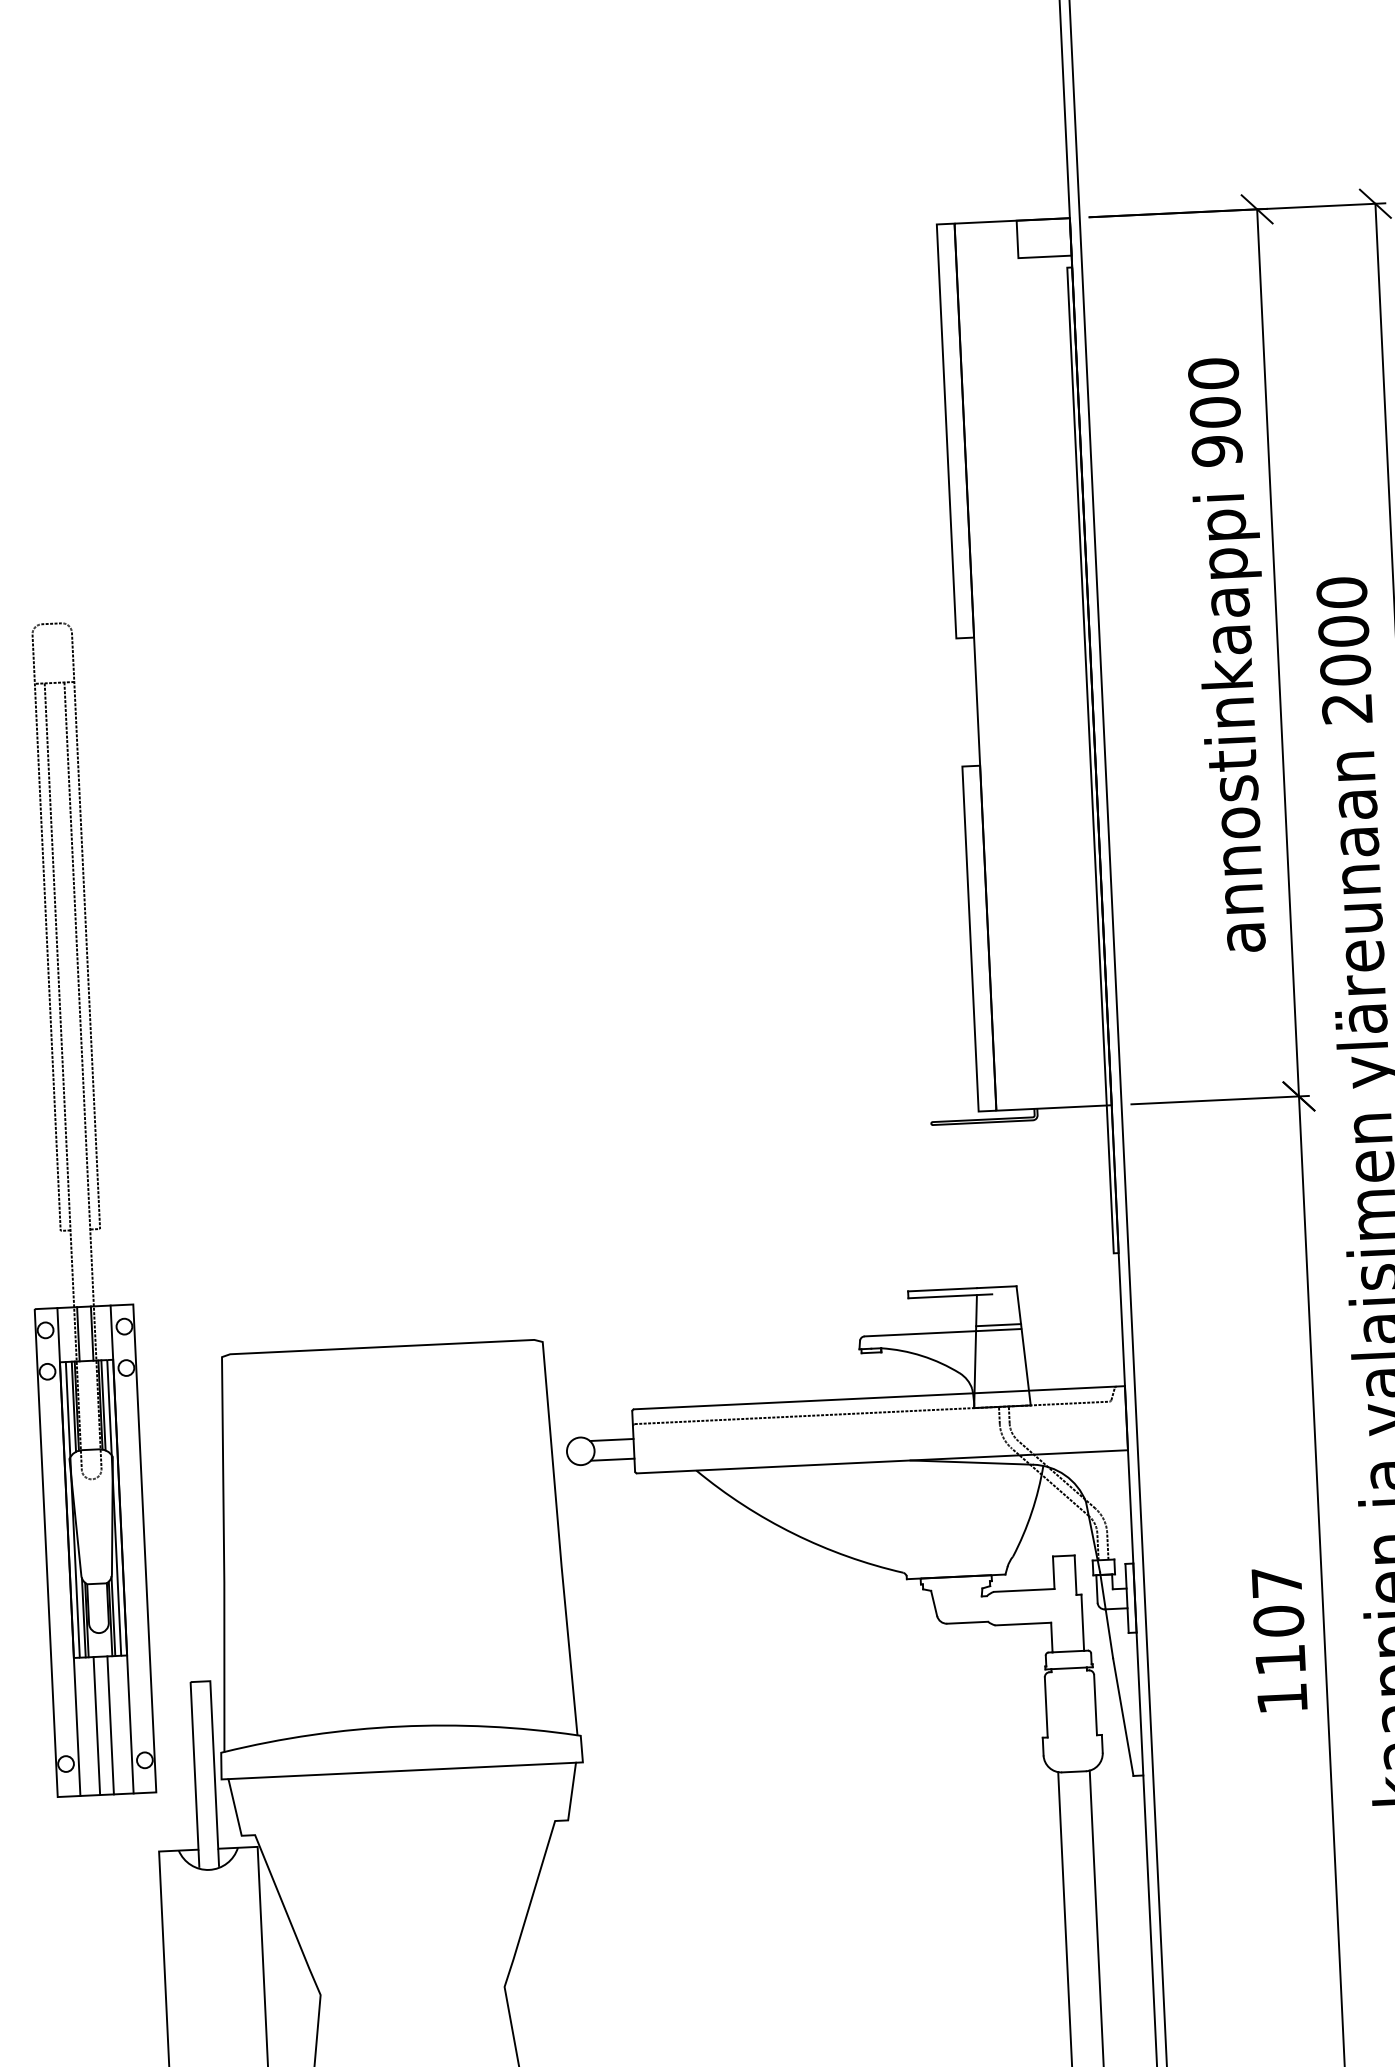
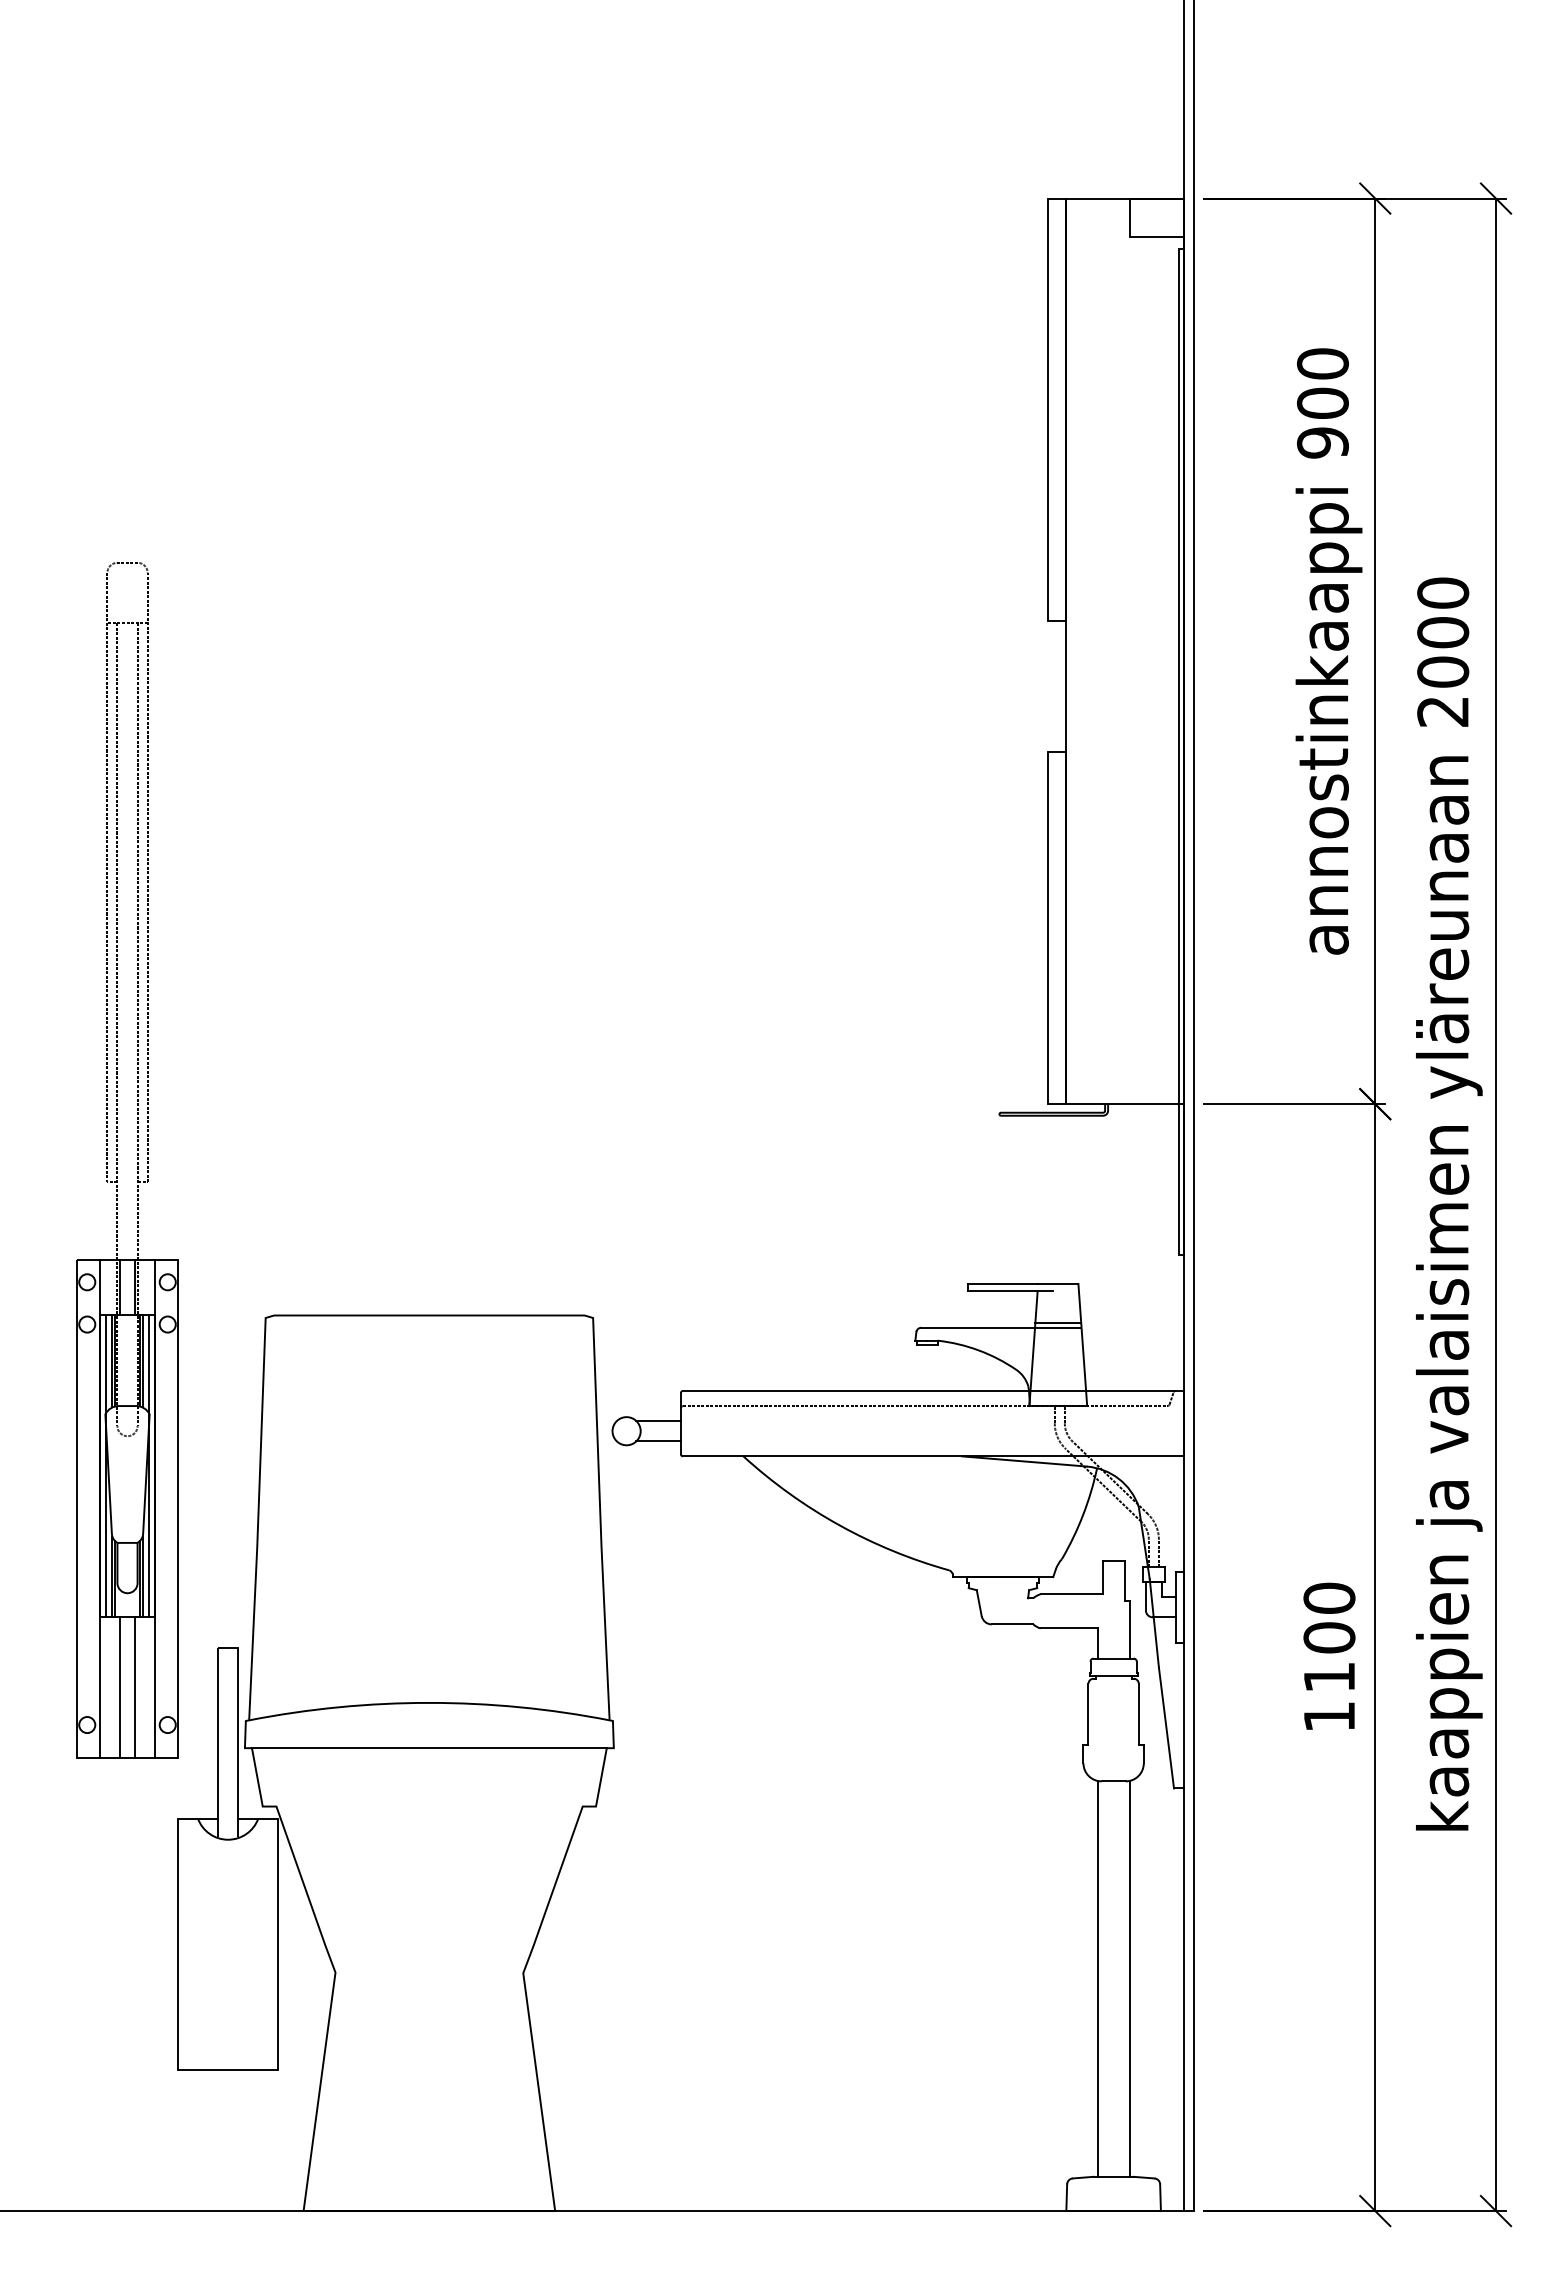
text: (1276, 1581) -> (1329, 1597), 1107 -> 1100

